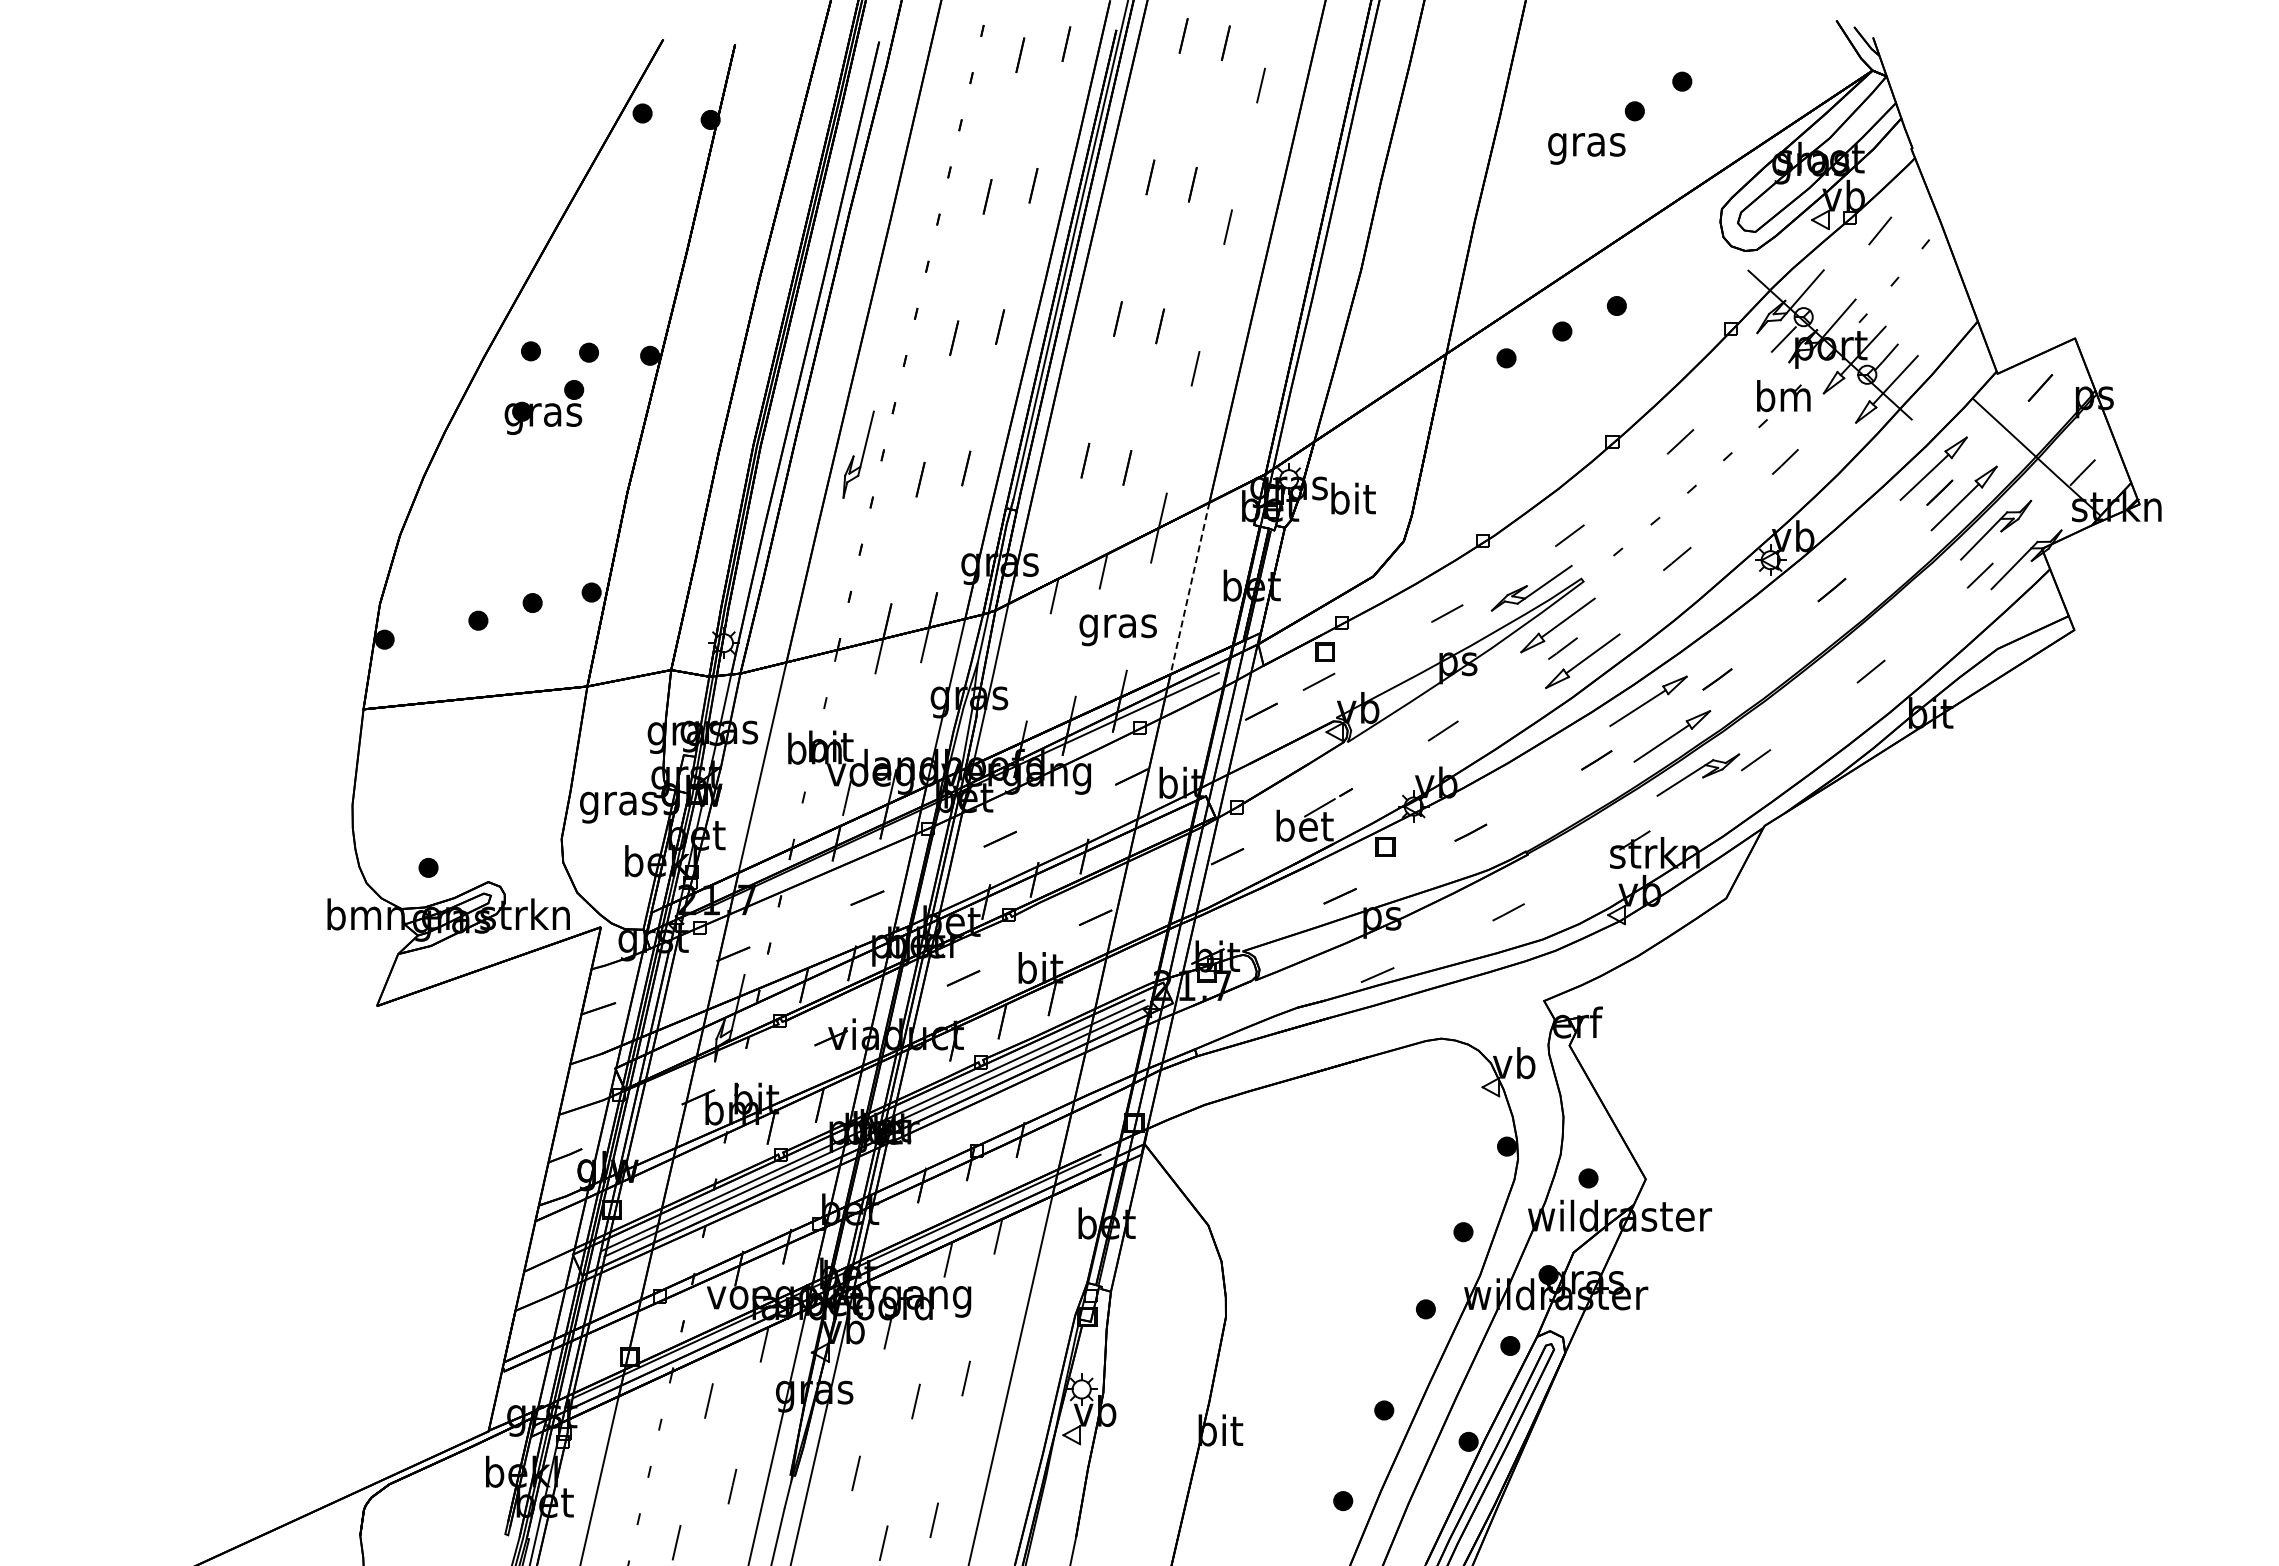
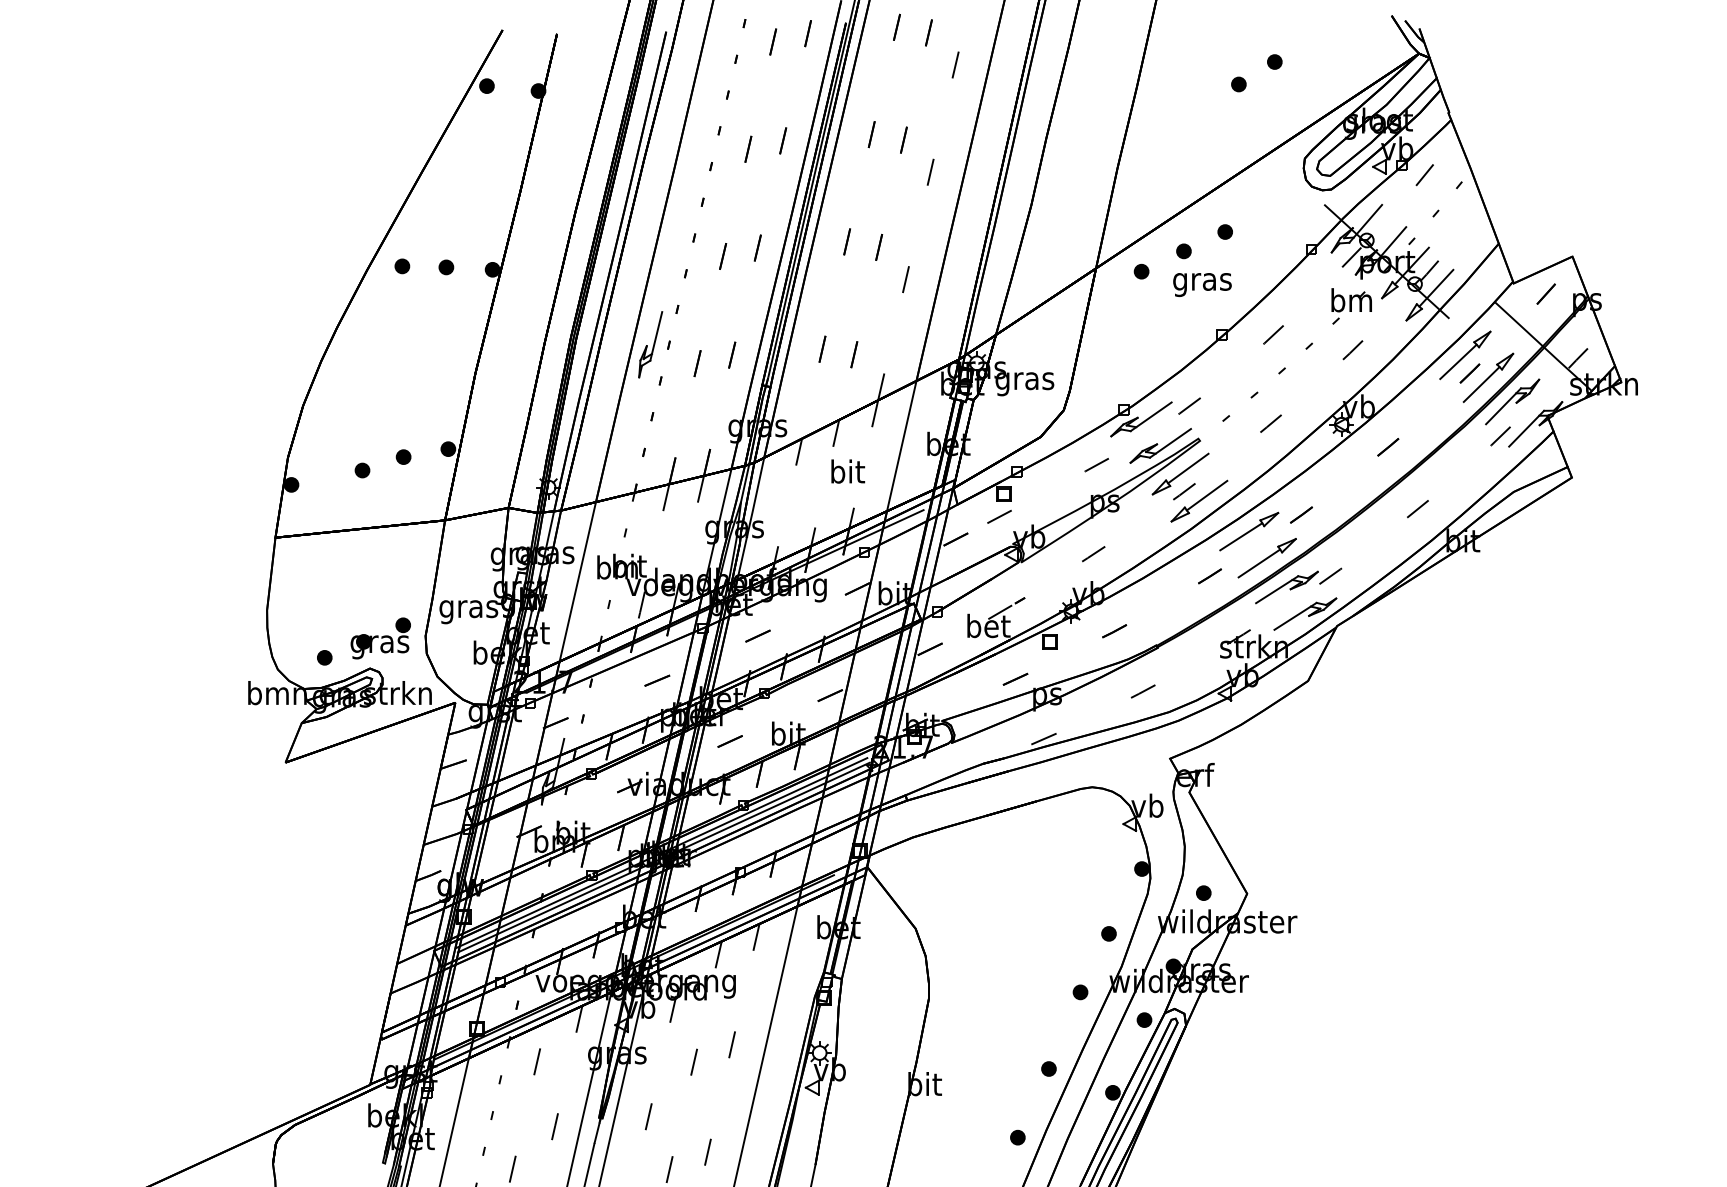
text: (1586, 148) -> (1202, 284), moved
part: (544, 407) -> (380, 638), moved
text: (1352, 502) -> (1024, 380), bit -> gras
part: (1506, 552) -> (1141, 418), added
line: (1189, 588) -> (901, 446), dashed -> solid
text: (1117, 626) -> (846, 474), gras -> bit
part: (1722, 809) -> (1305, 613), added

